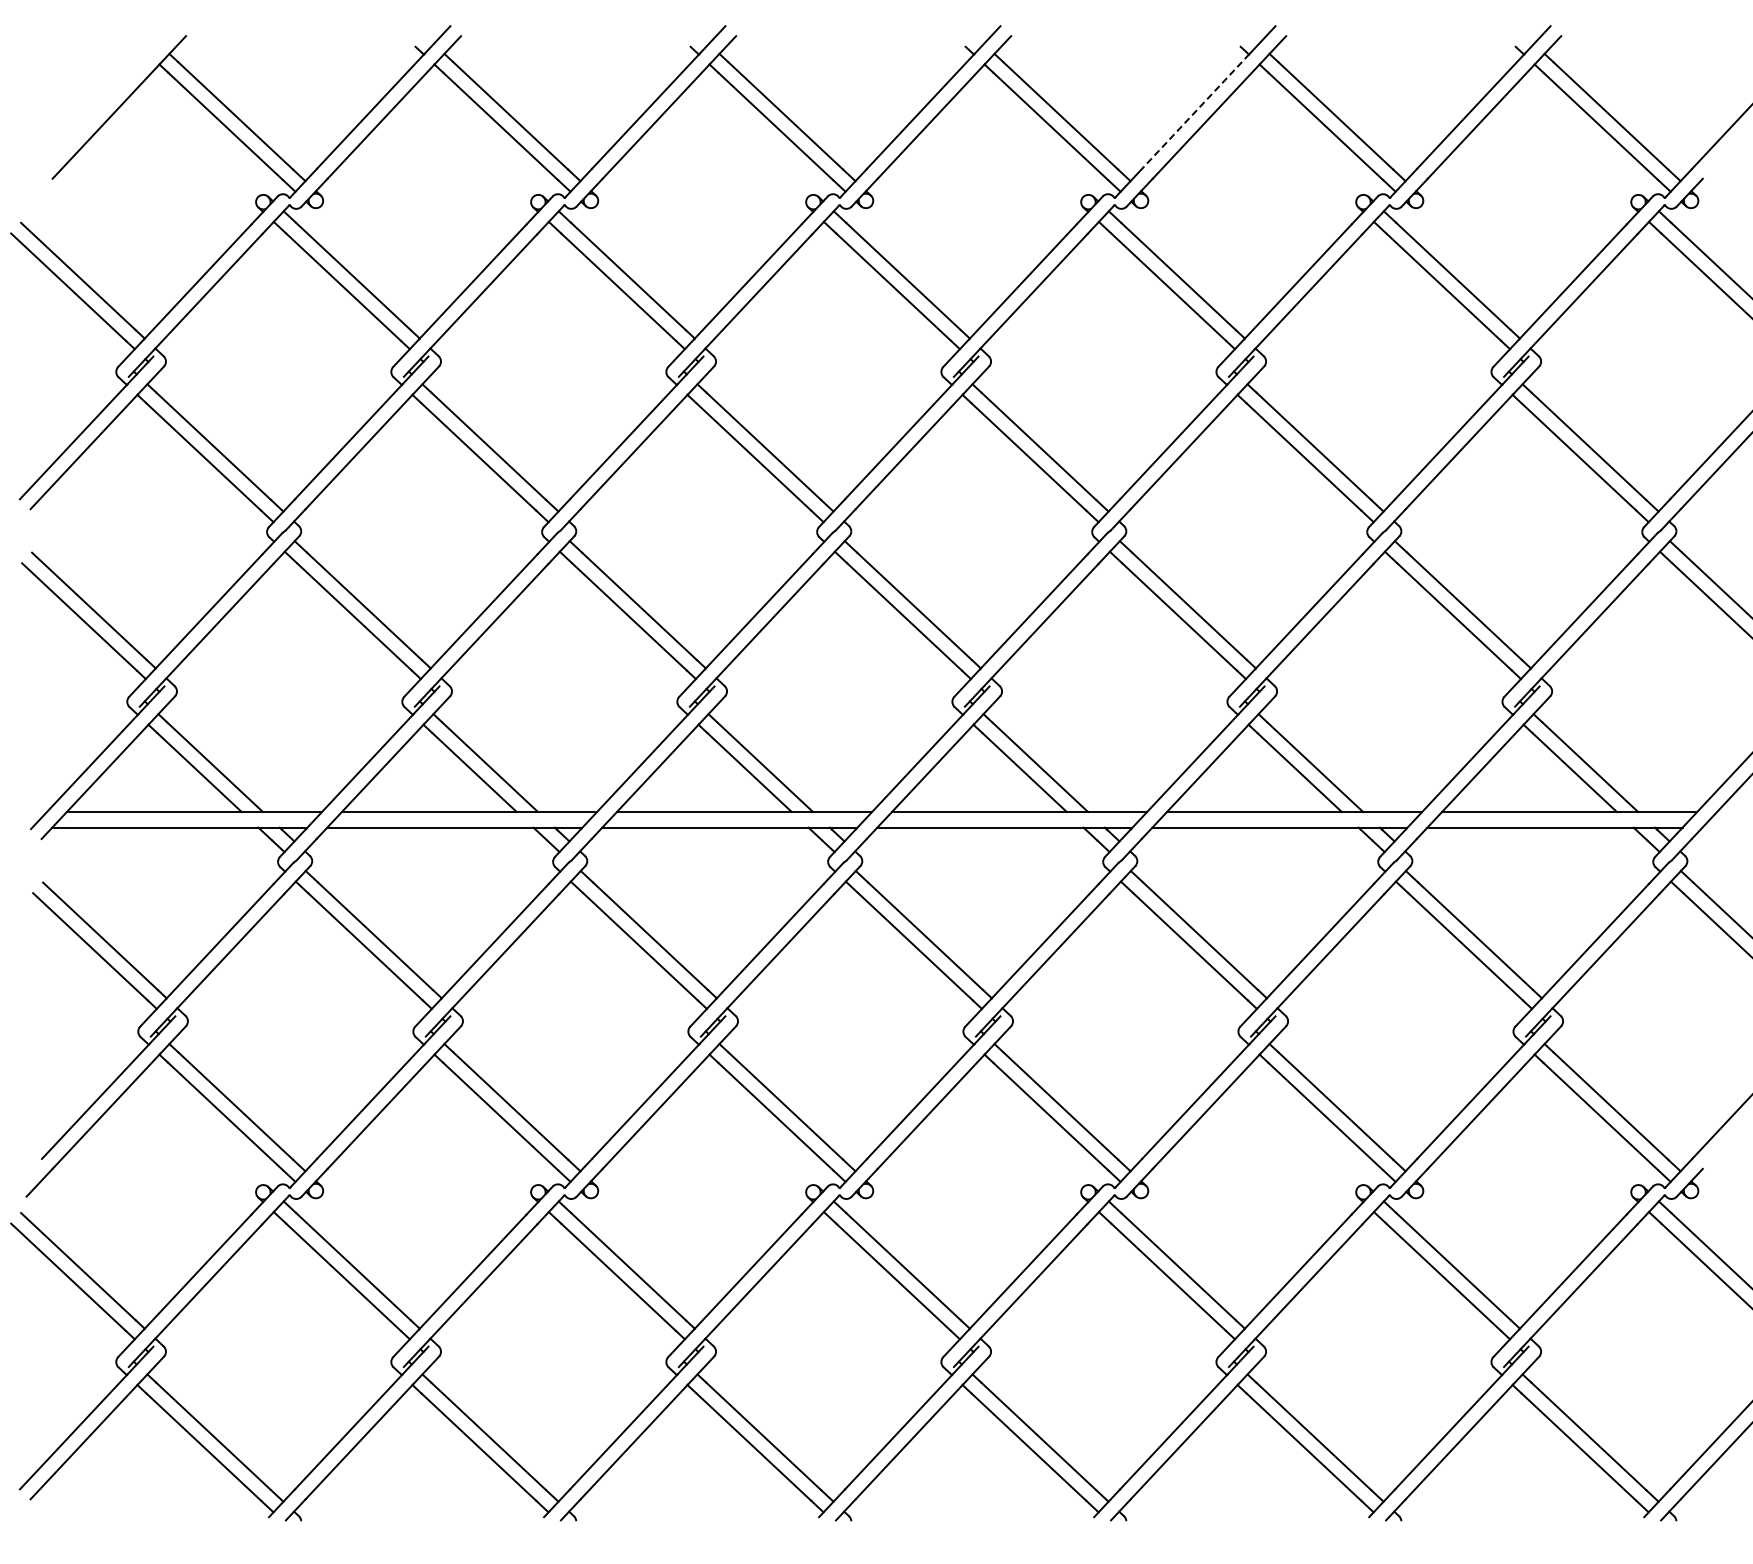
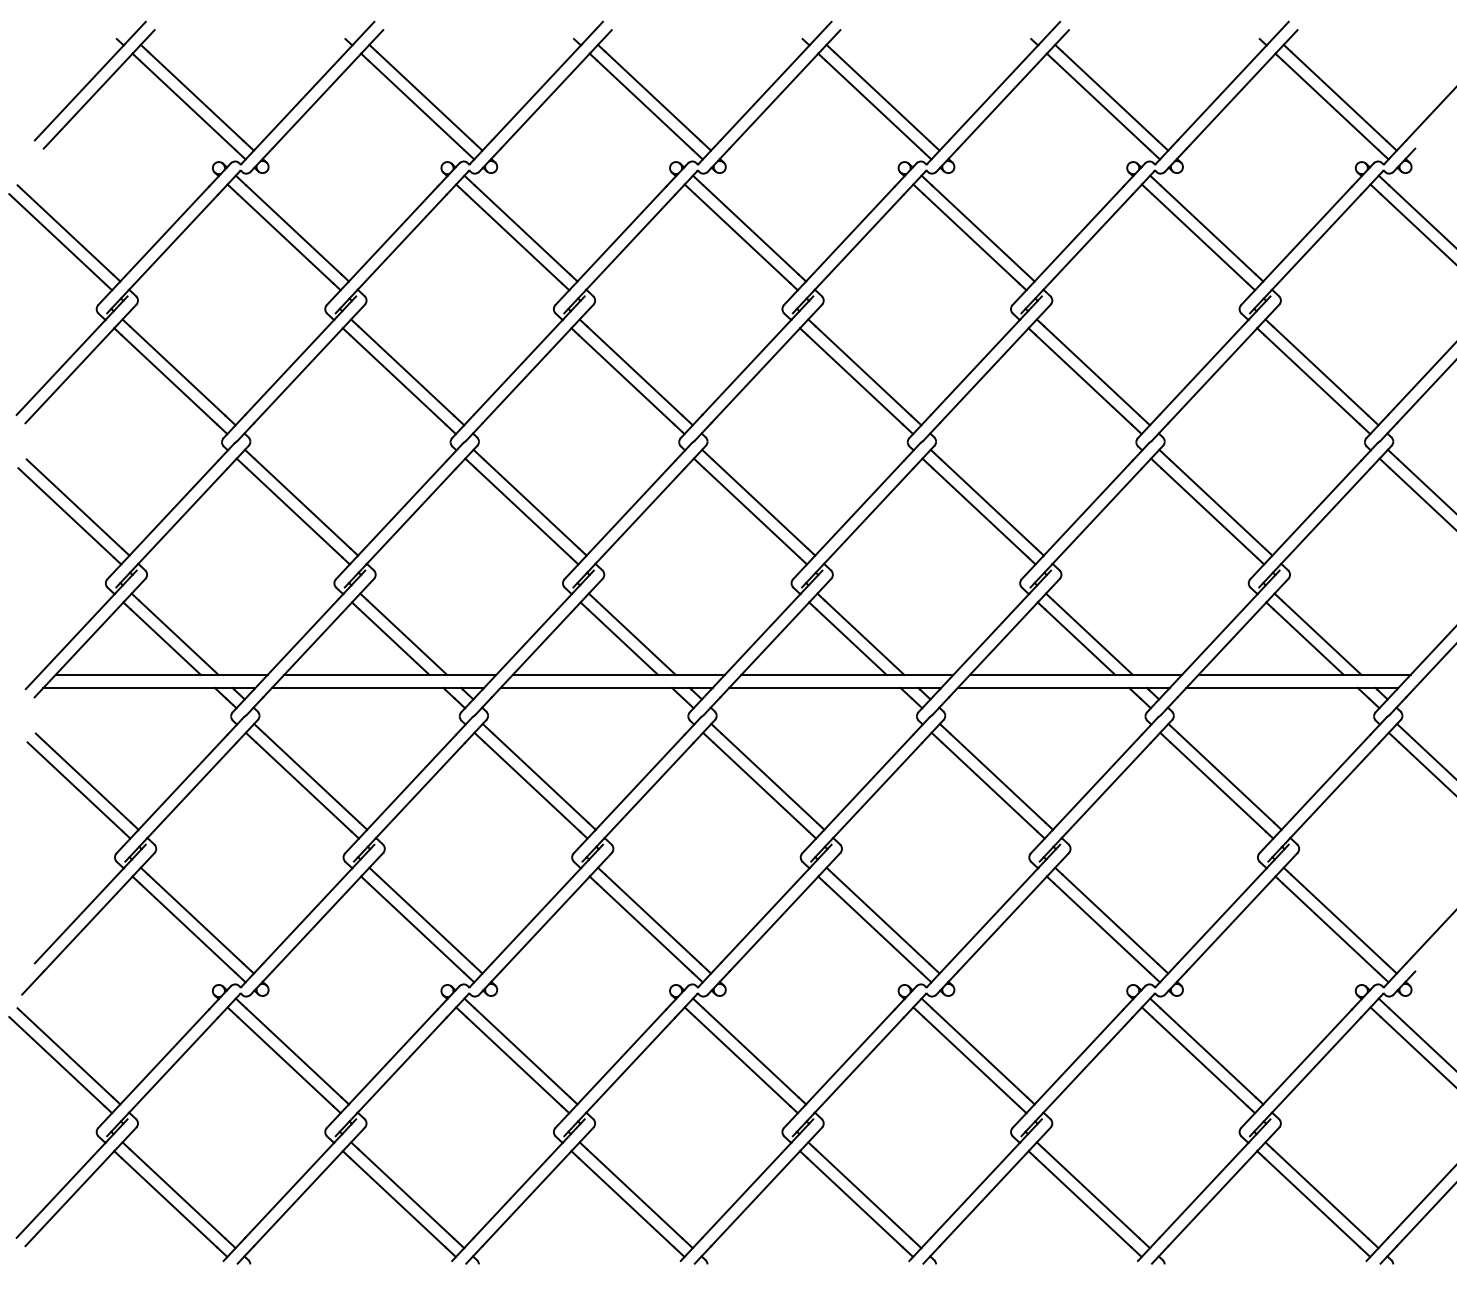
part: (108, 97) -> (90, 81), added
line: (1195, 111) -> (993, 92), dashed -> solid

